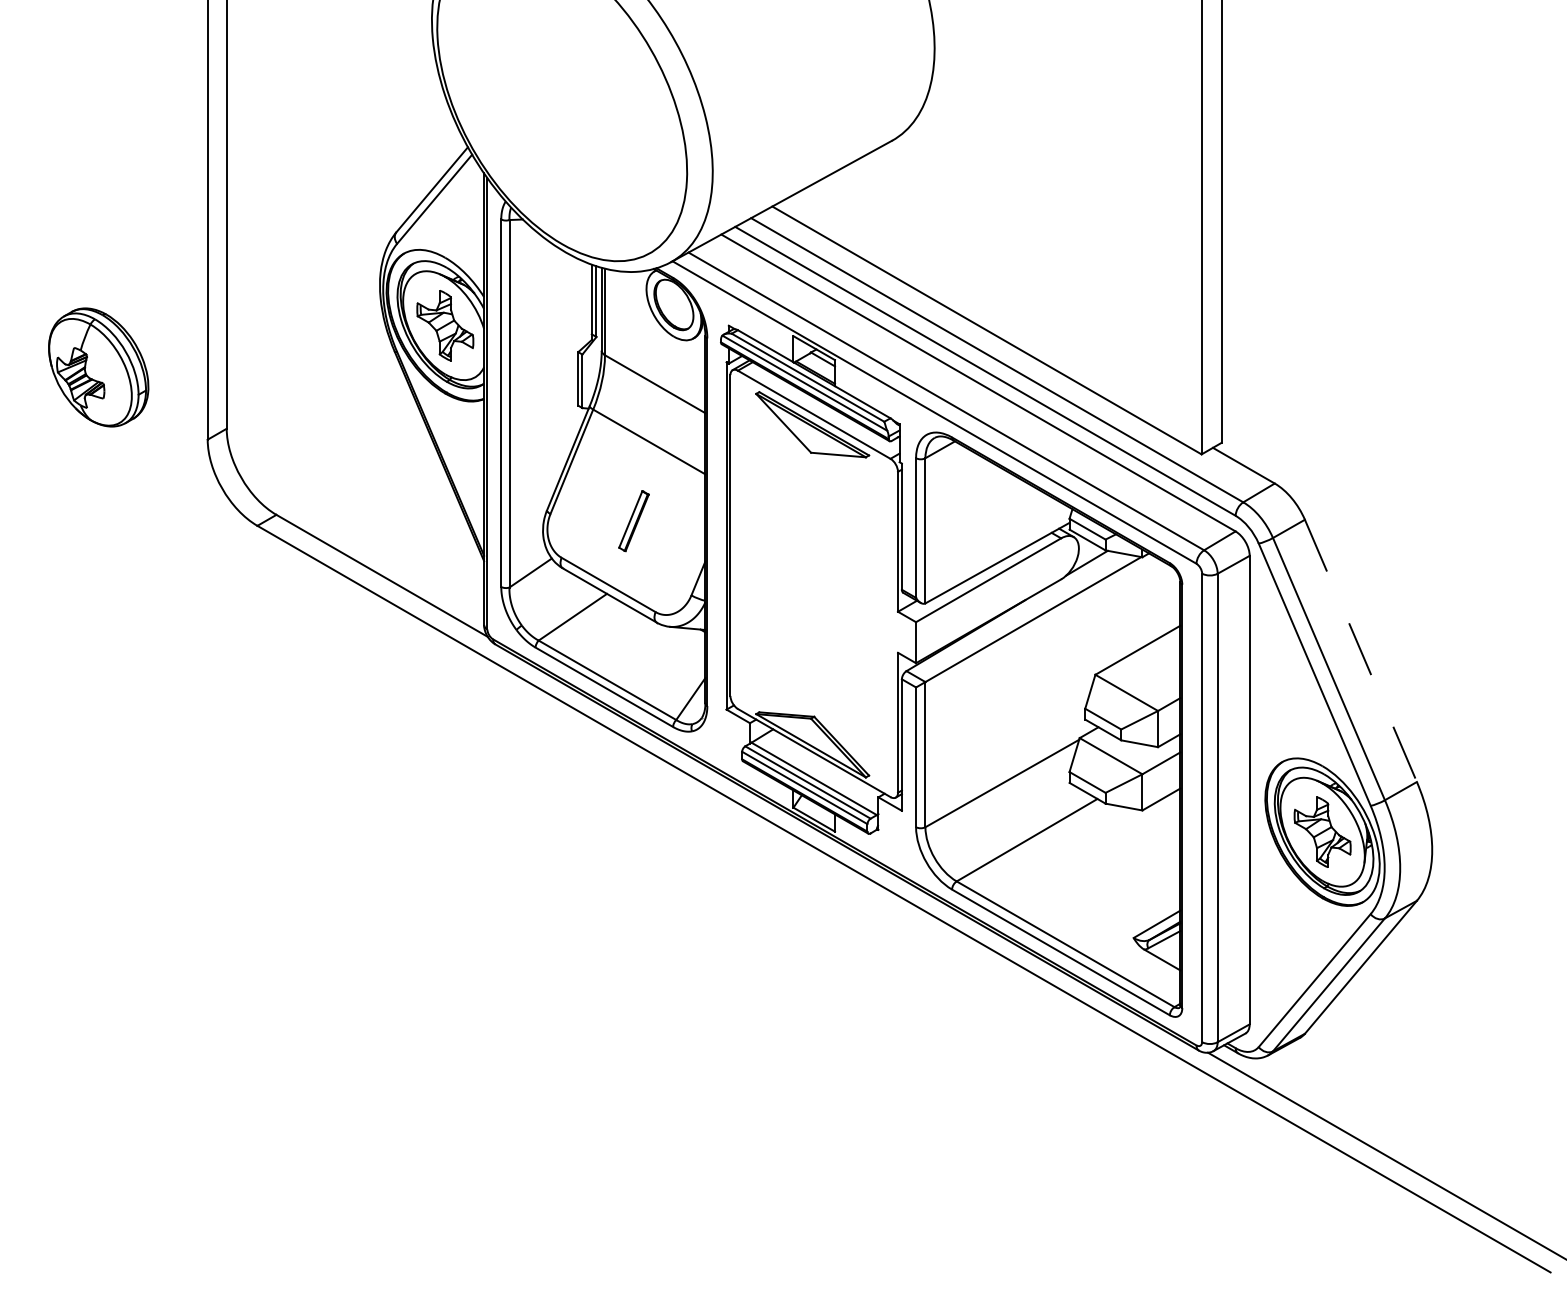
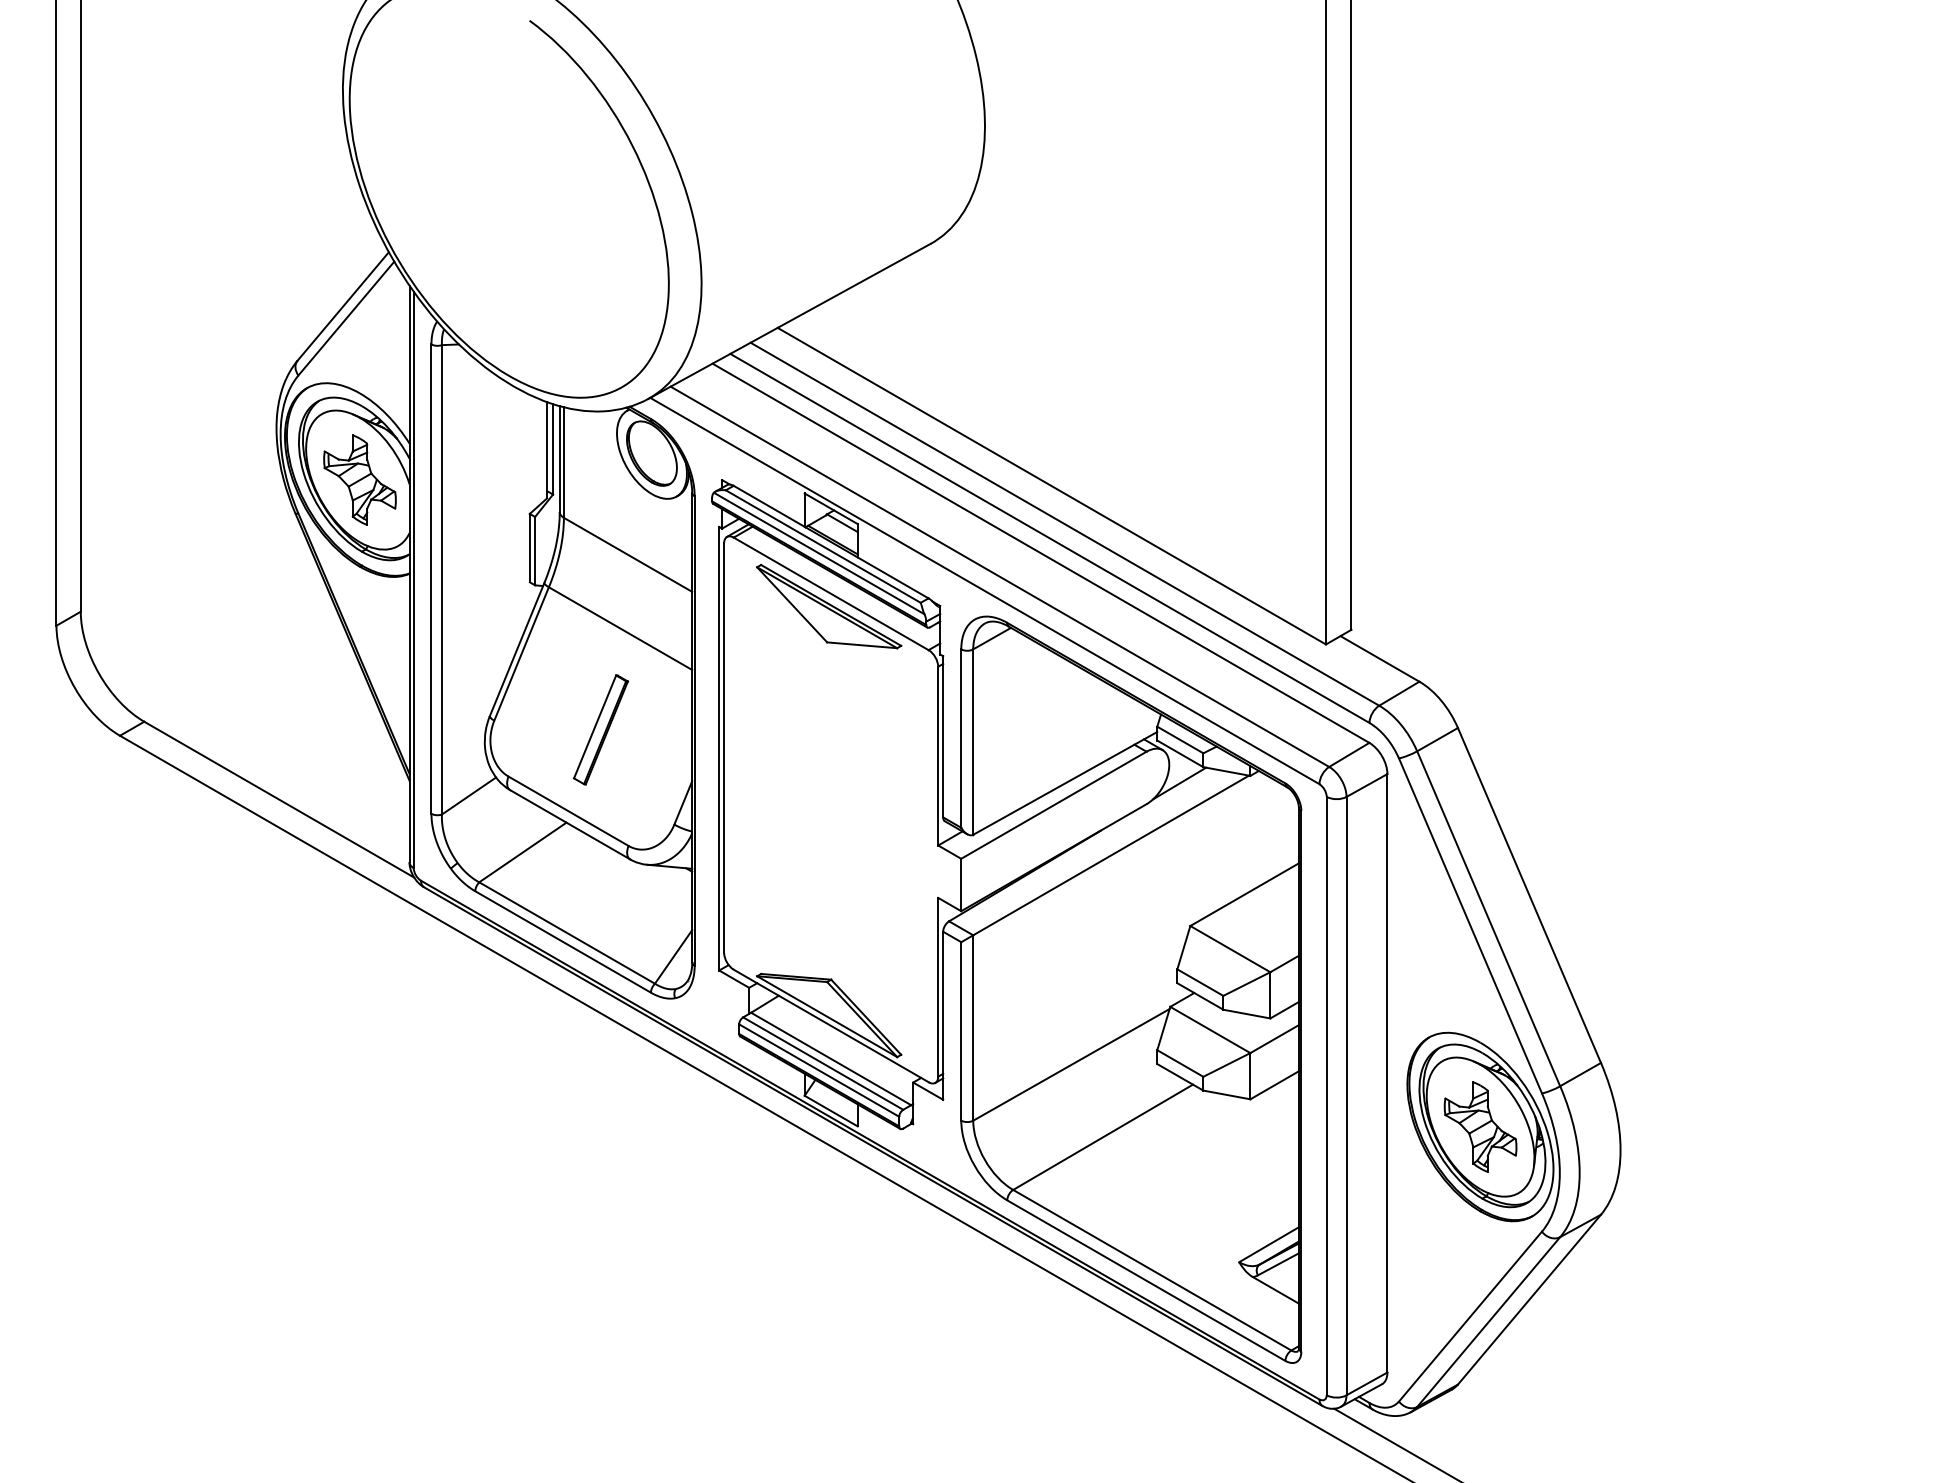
part: (633, 520) -> (600, 728), size x1.43
line: (1360, 650) -> (1528, 894), dashed -> solid

